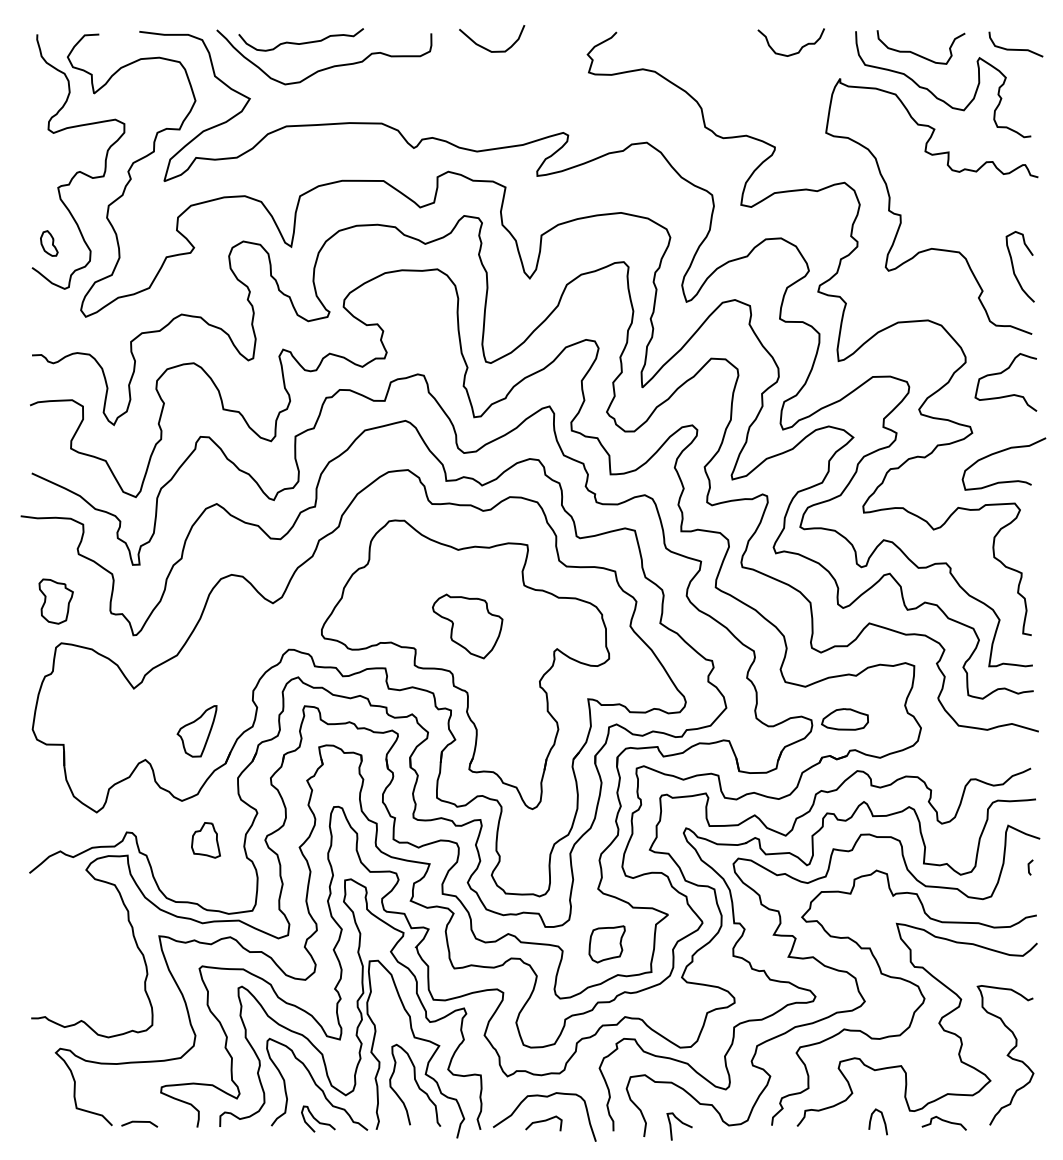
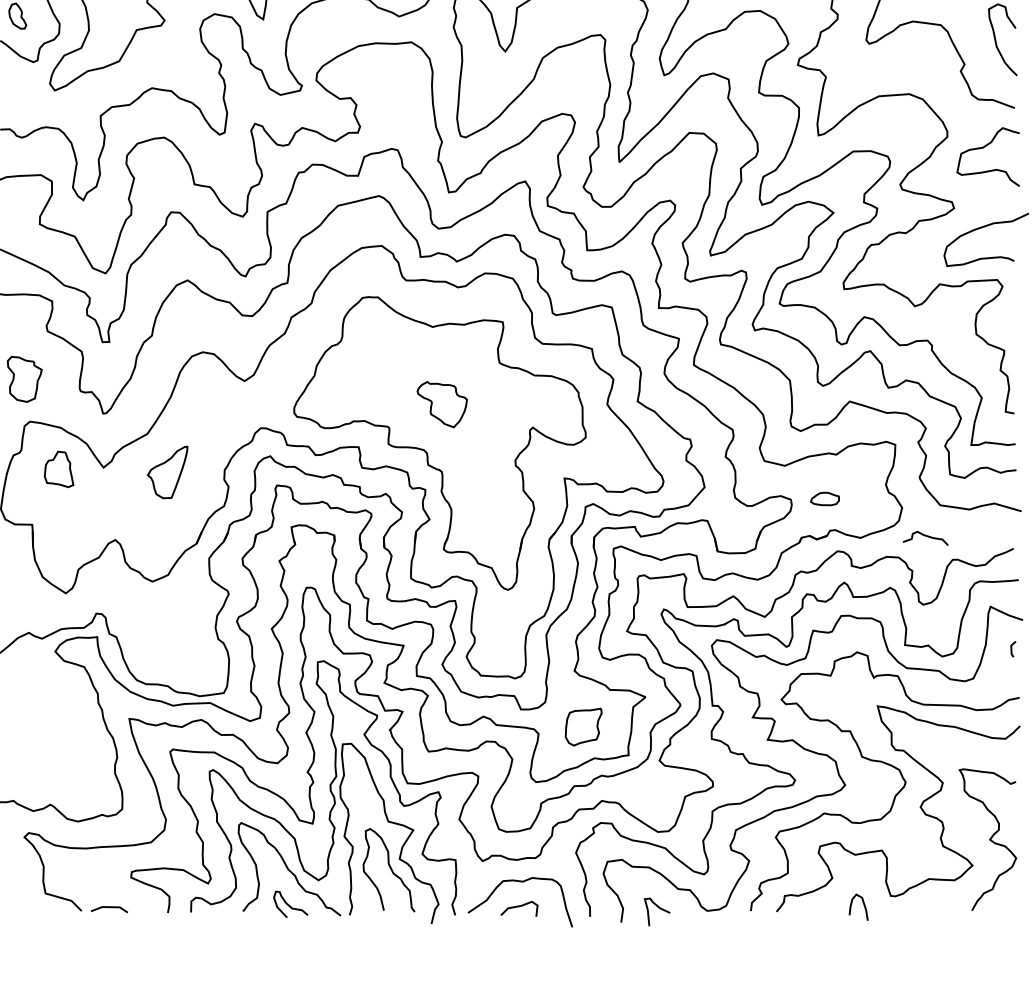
part: (467, 626) -> (442, 404), size x0.7
part: (844, 719) -> (824, 499), size x0.6
part: (196, 731) -> (167, 472), moved
part: (205, 840) -> (58, 469), moved
curve: (943, 1121) -> (924, 536), moved

